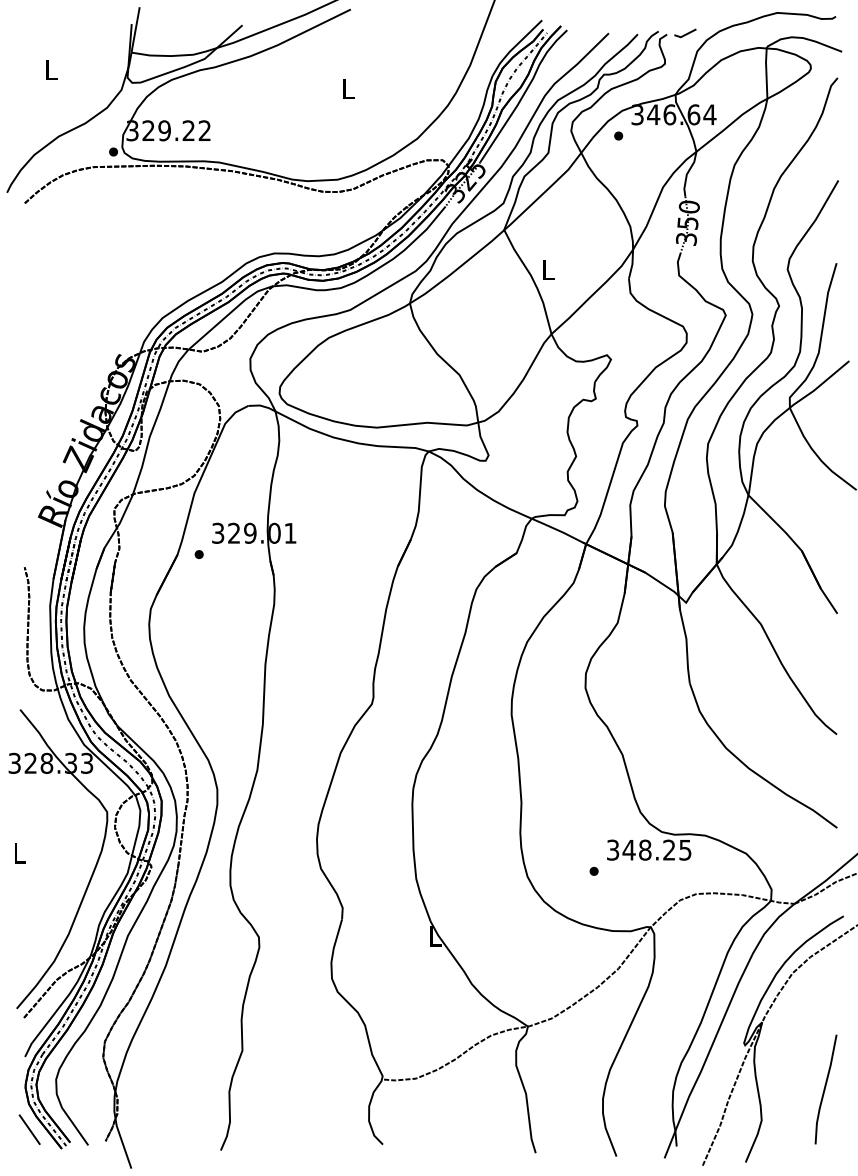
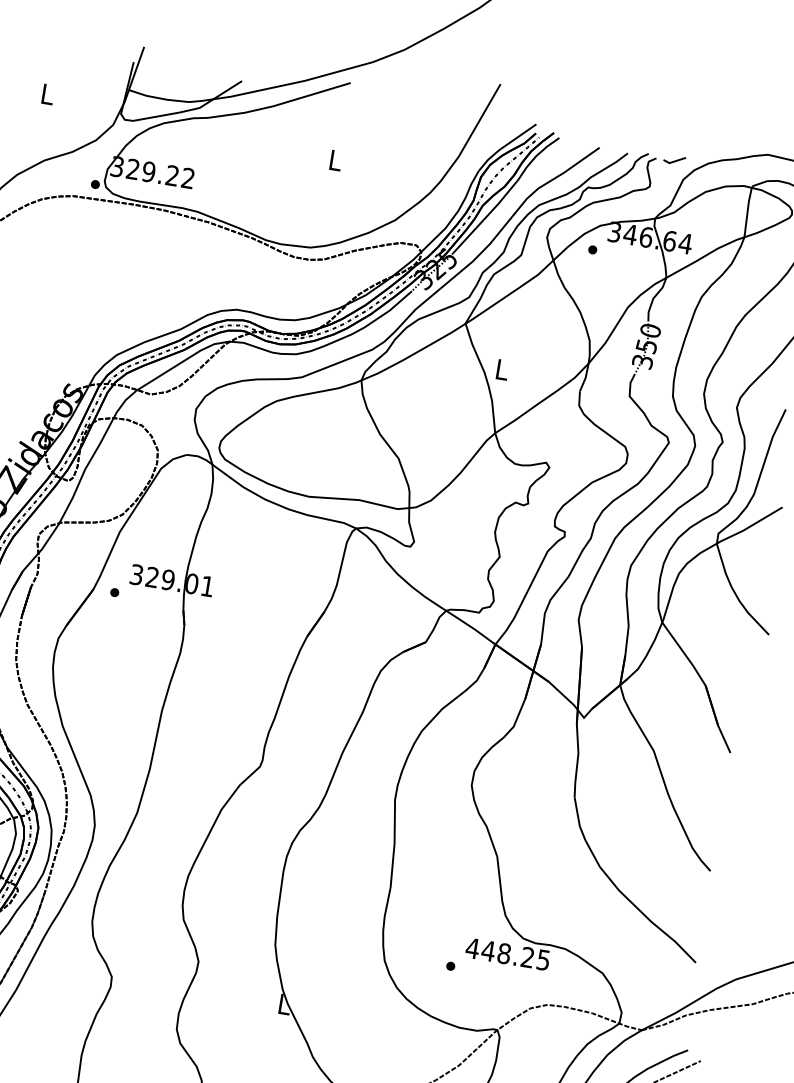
text: (612, 849) -> (472, 947), 348.25 -> 448.25

